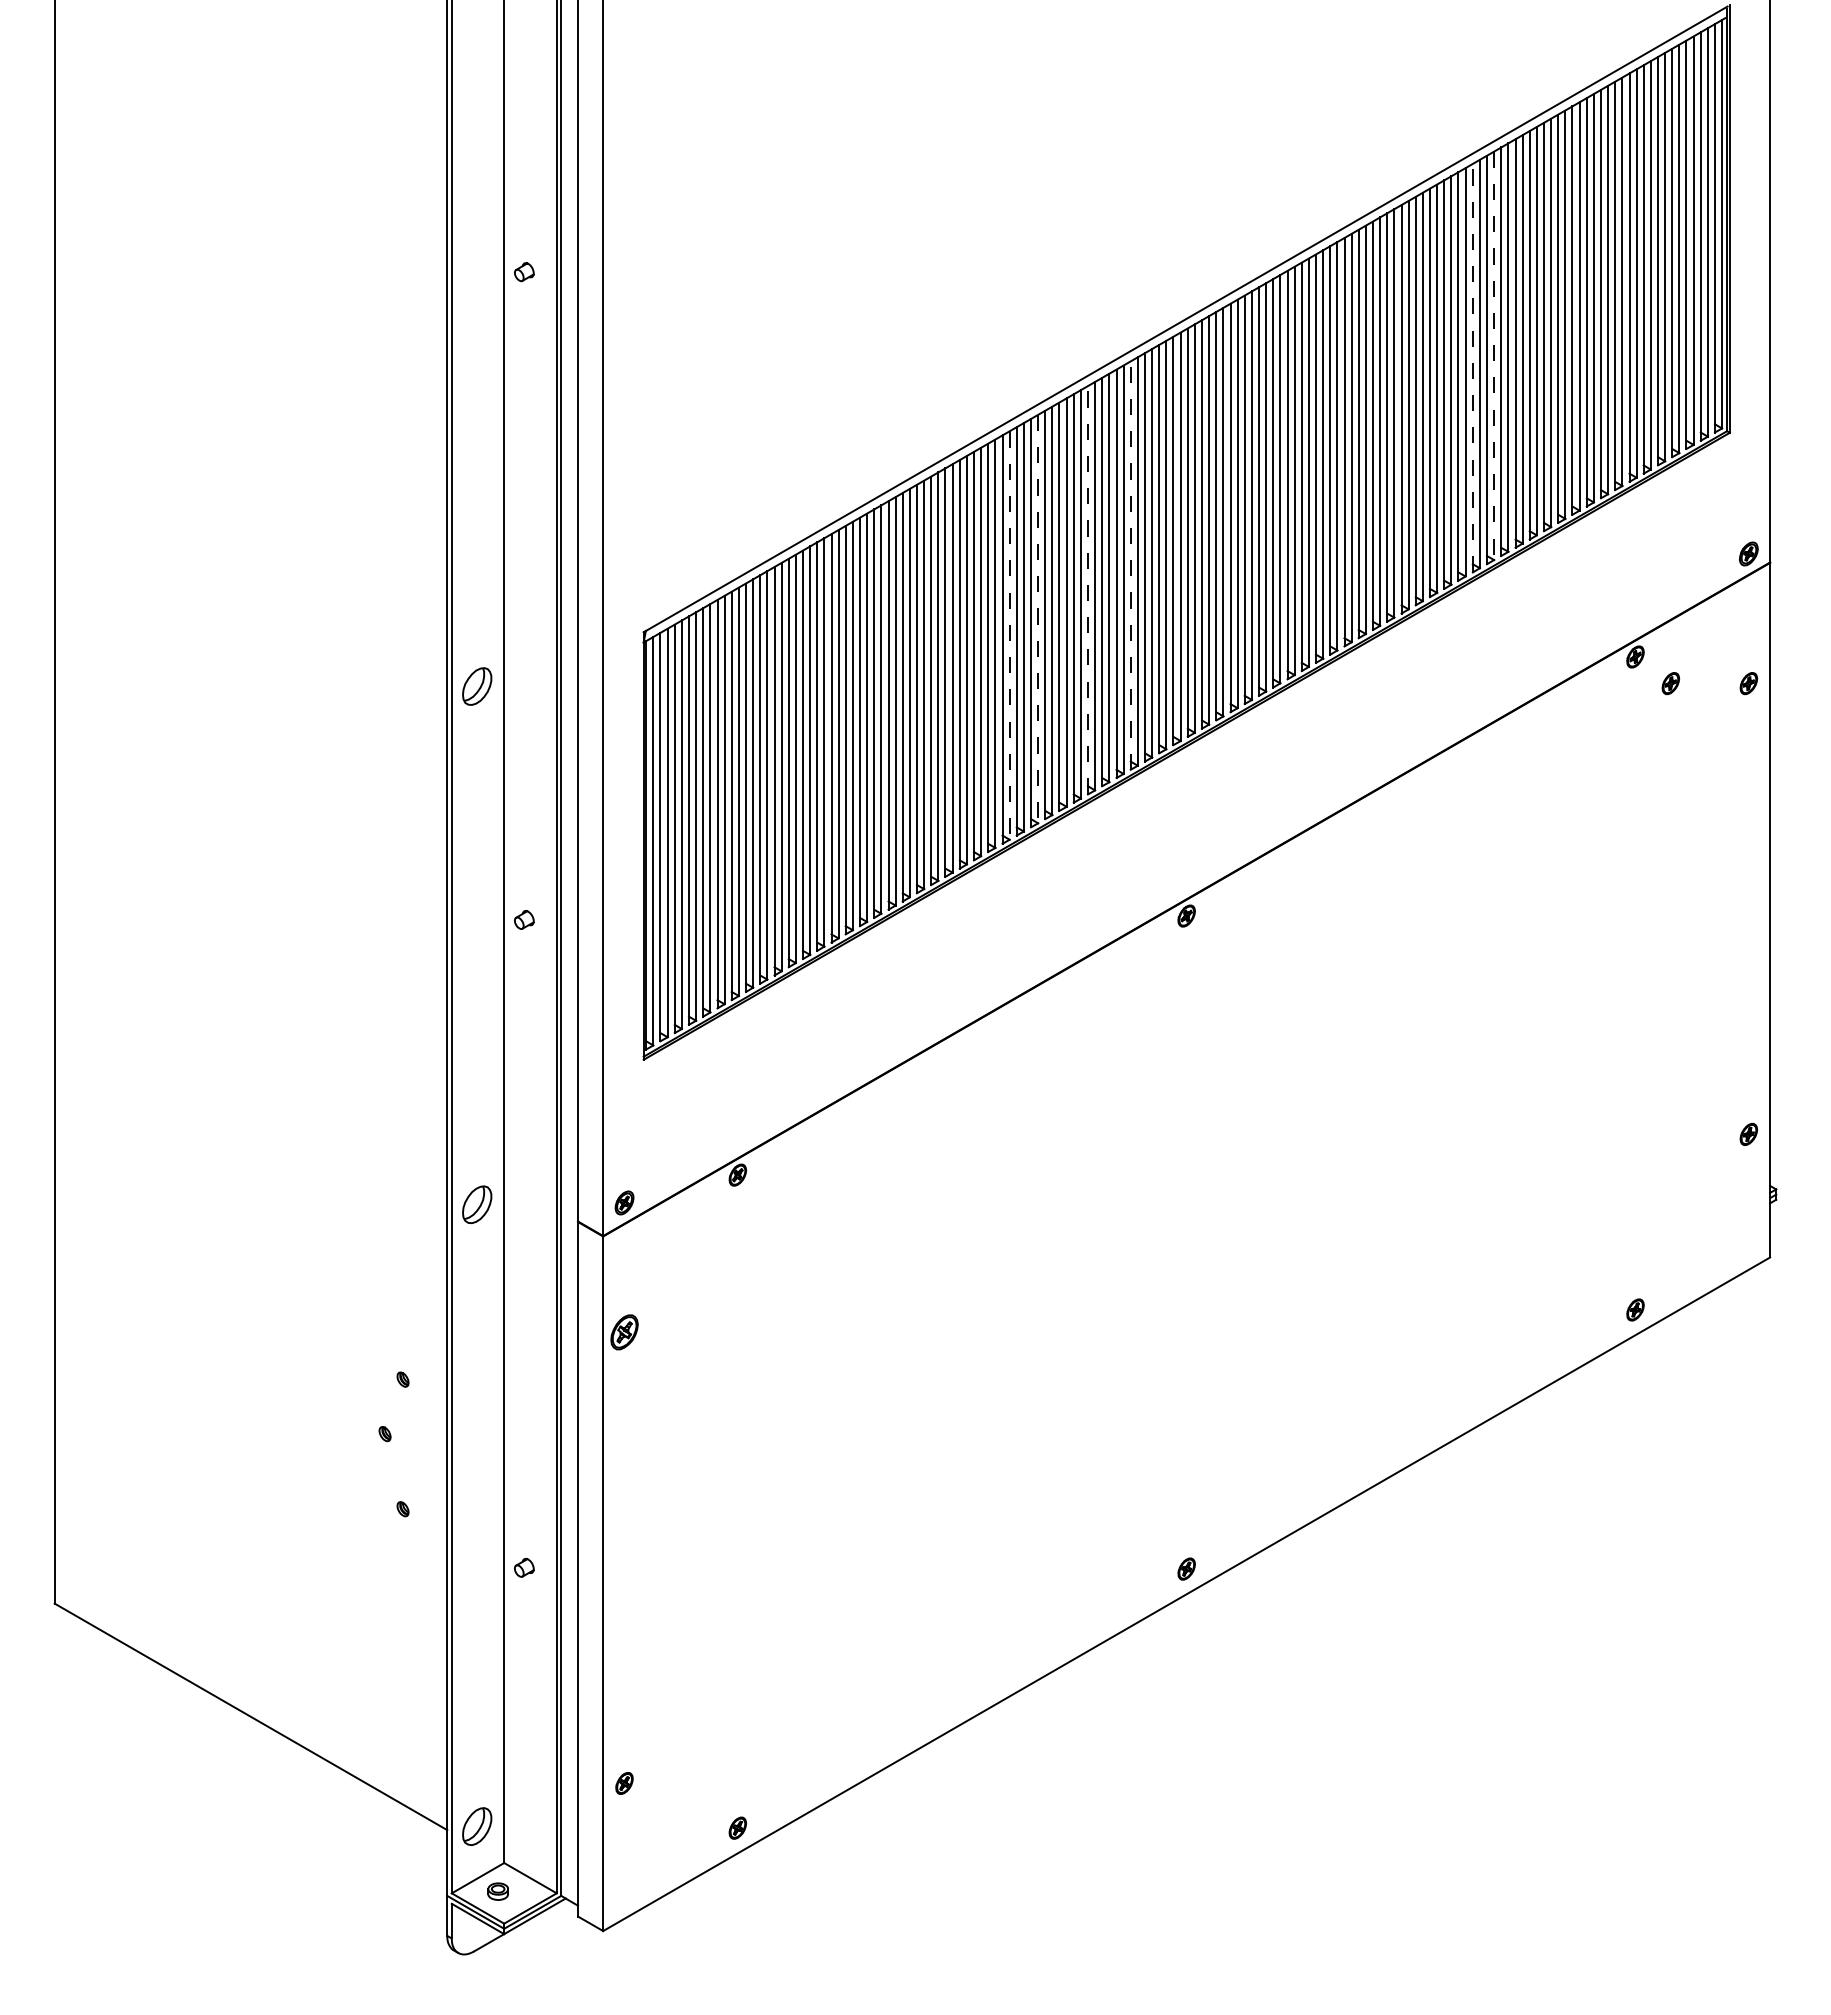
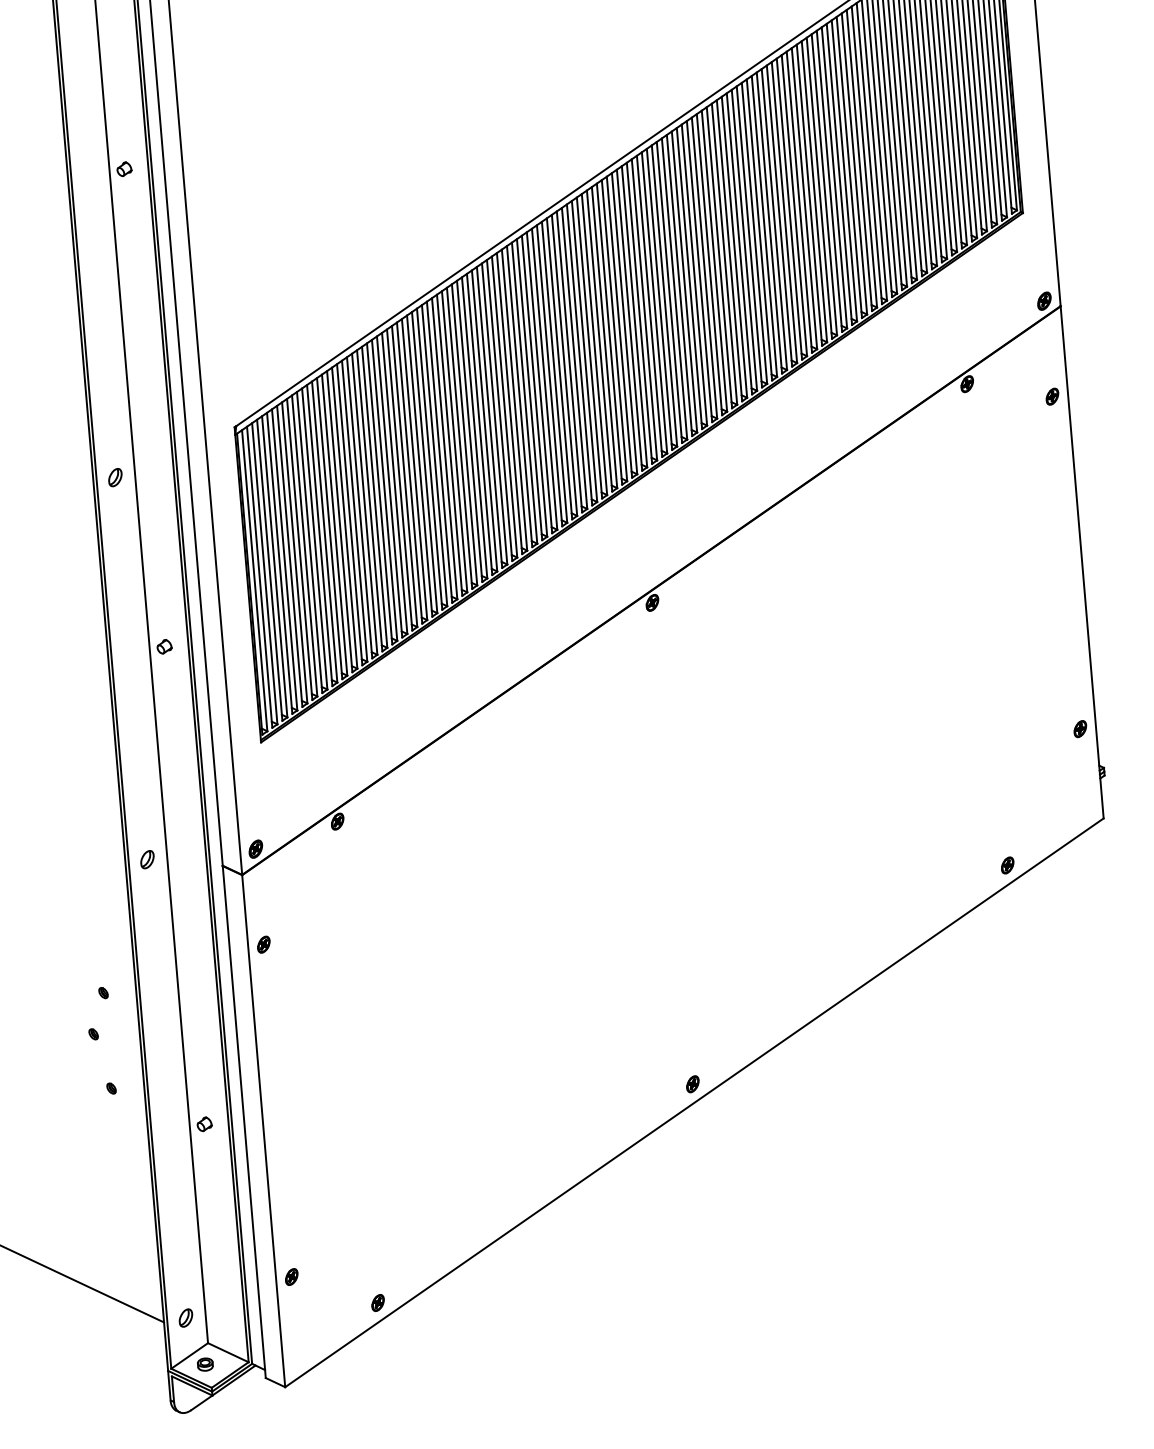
line: (1494, 356) -> (844, 171), dashed -> solid
line: (1472, 367) -> (829, 180), dashed -> solid
line: (1130, 565) -> (589, 347), dashed -> solid
line: (1088, 589) -> (559, 368), dashed -> solid
line: (1038, 619) -> (524, 393), dashed -> solid
line: (1009, 636) -> (504, 407), dashed -> solid
part: (1670, 683) -> (994, 401), removed
part: (477, 686) -> (115, 477), size x0.62
part: (477, 1204) -> (147, 859), size x0.62
part: (624, 1332) -> (263, 944), size x0.62
part: (477, 1826) -> (186, 1317), size x0.62

